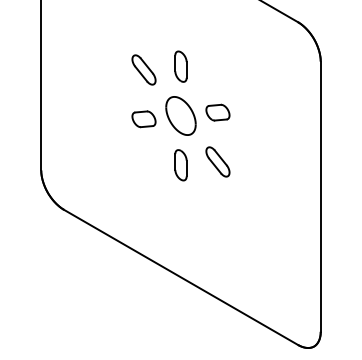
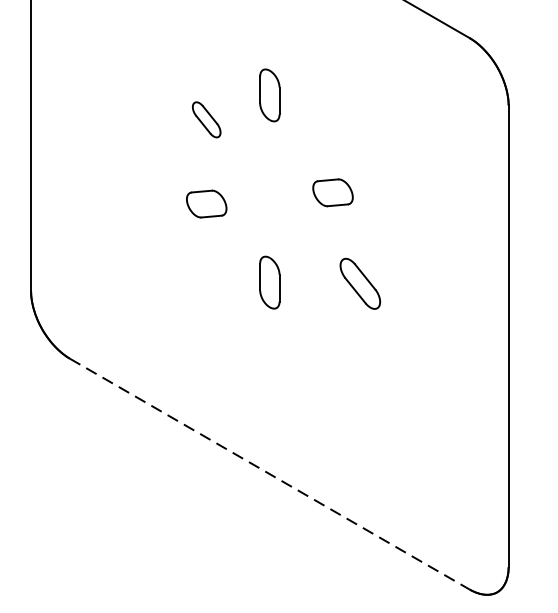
part: (180, 66) -> (269, 95), moved
part: (143, 69) -> (205, 119), size x0.7
part: (180, 115) -> (269, 197), removed
part: (217, 161) -> (359, 283), moved
line: (181, 277) -> (270, 474), solid -> dashed

